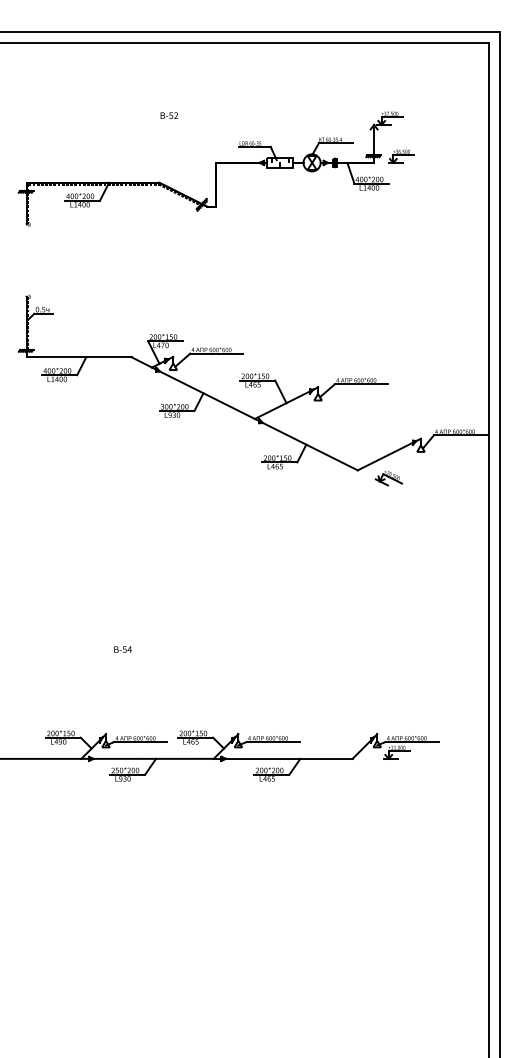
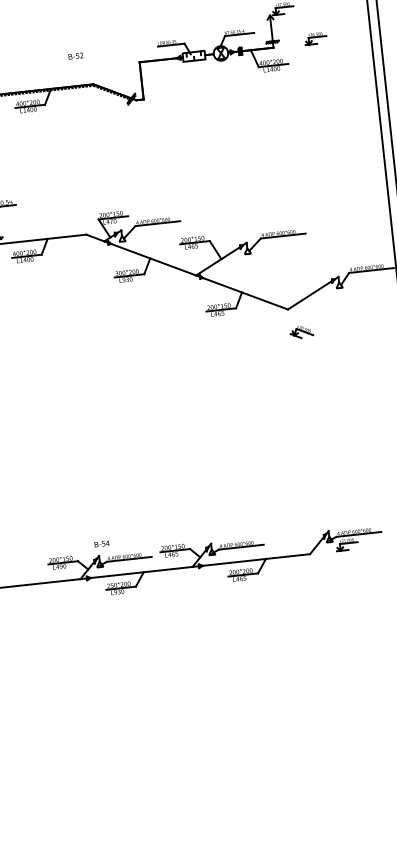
text: (169, 115) -> (76, 56), moved
part: (401, 156) -> (315, 38), moved
part: (388, 478) -> (301, 332), moved
text: (122, 649) -> (101, 543), moved

